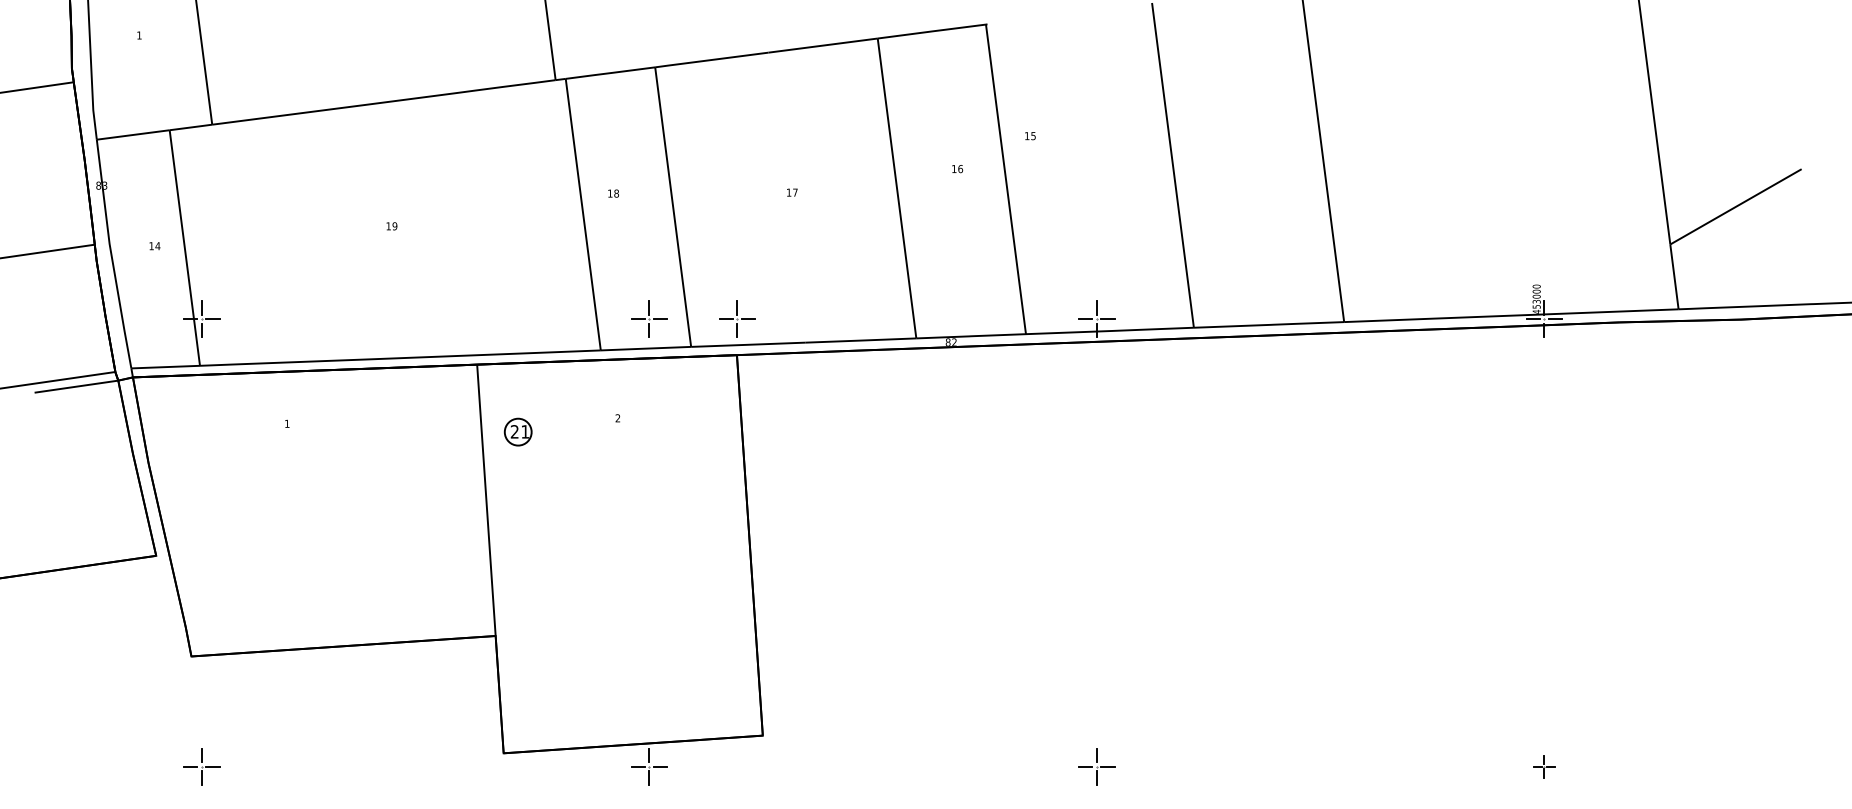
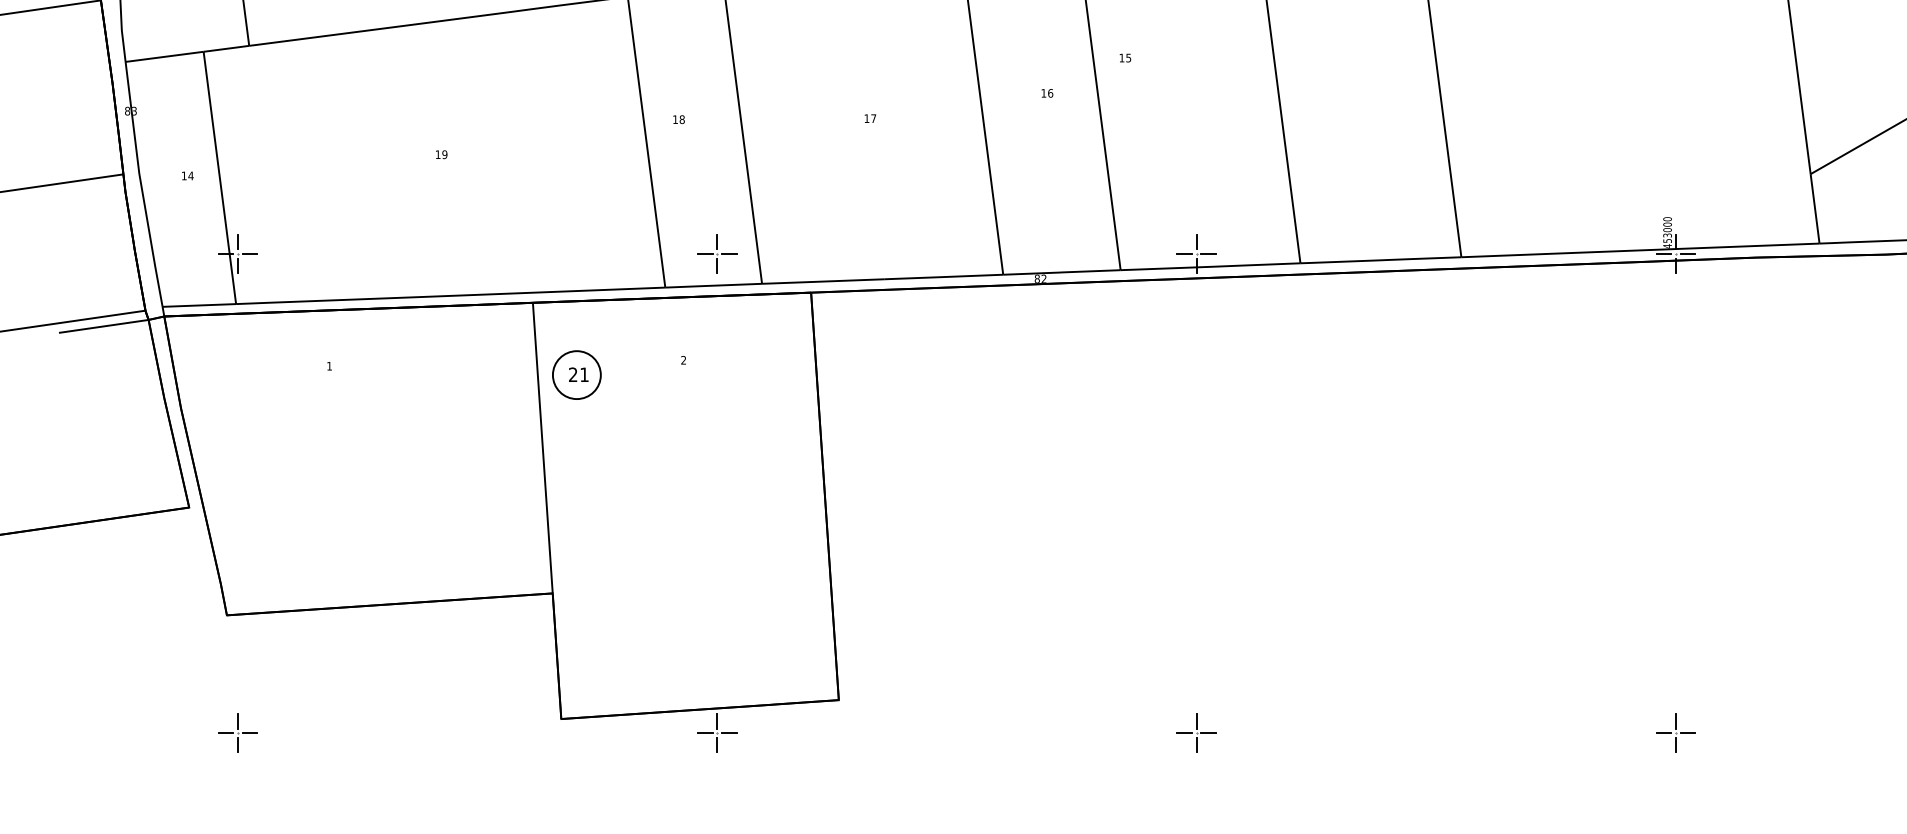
part: (737, 318) -> (811, 253), removed
circle: (517, 431) -> (576, 374), size x1.67
part: (1544, 766) -> (1675, 733), size x1.67

